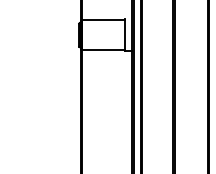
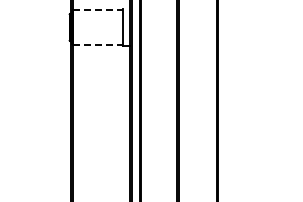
line: (103, 20) -> (97, 10), solid -> dashed
line: (103, 49) -> (97, 44), solid -> dashed

